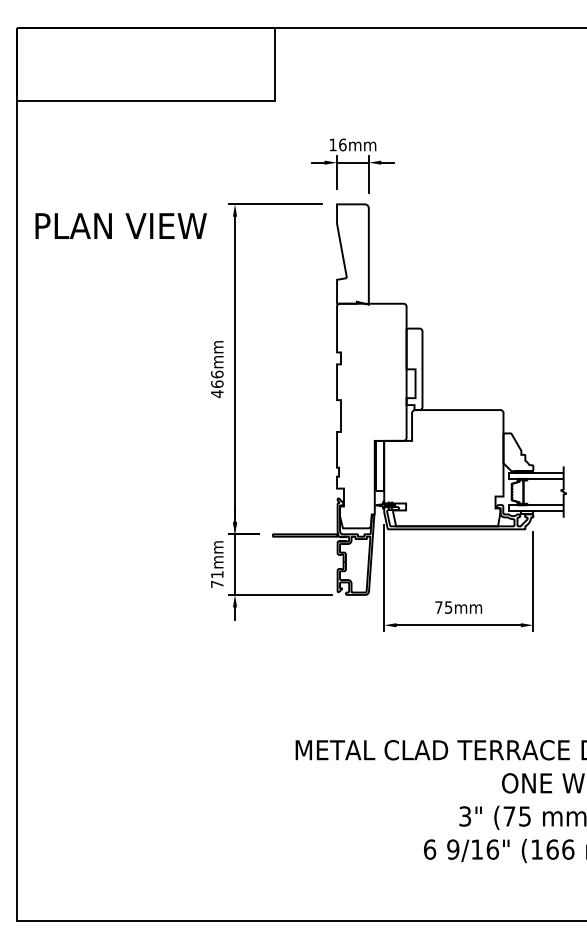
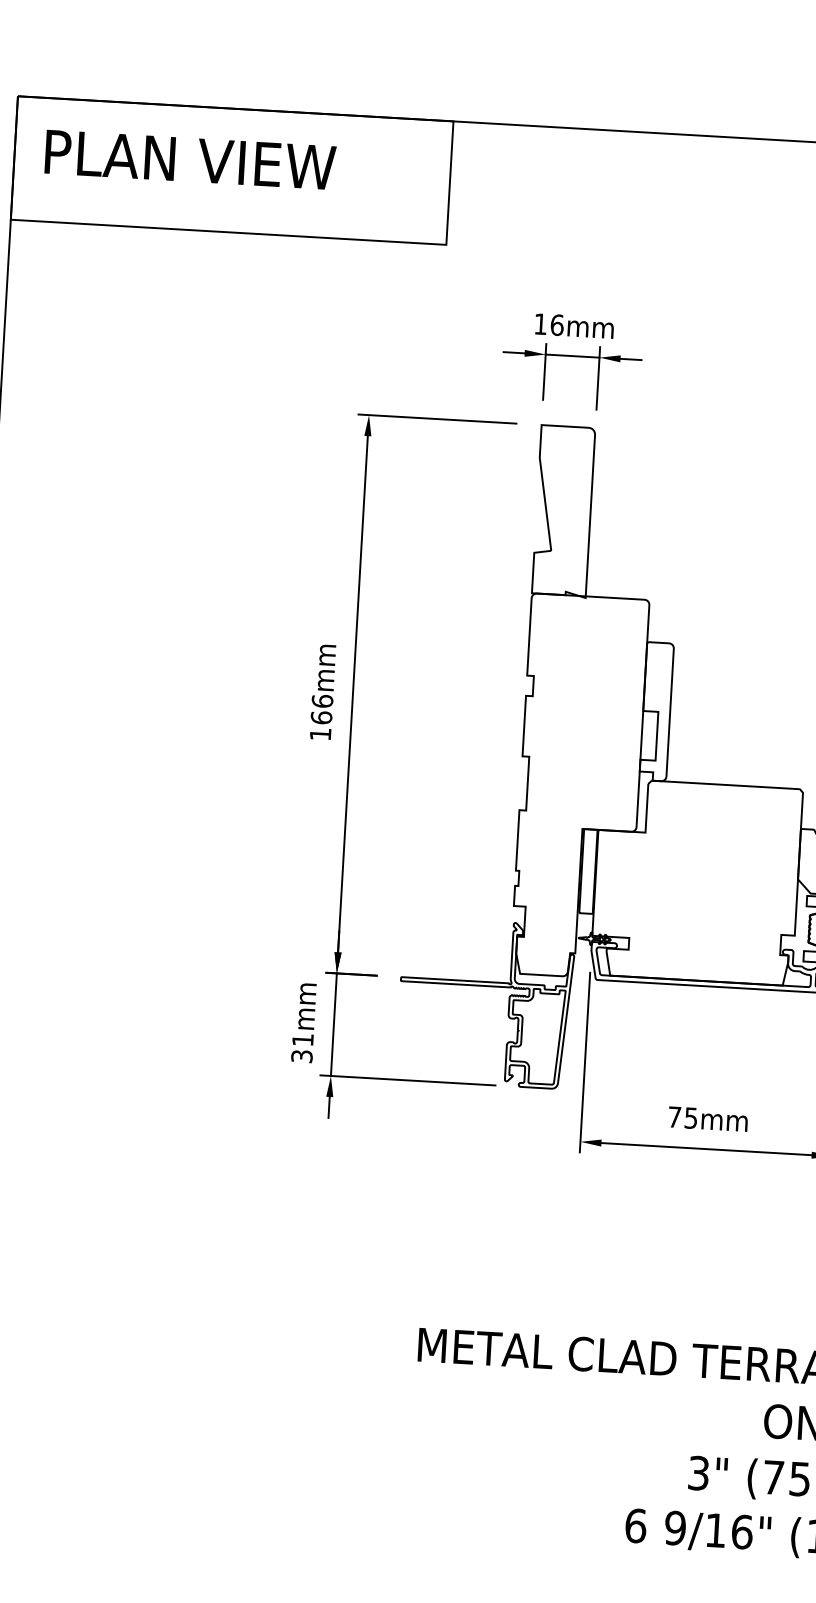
text: (120, 225) -> (189, 158), moved
text: (217, 394) -> (320, 735), 466mm -> 166mm
text: (217, 584) -> (302, 1056), 71mm -> 31mm

